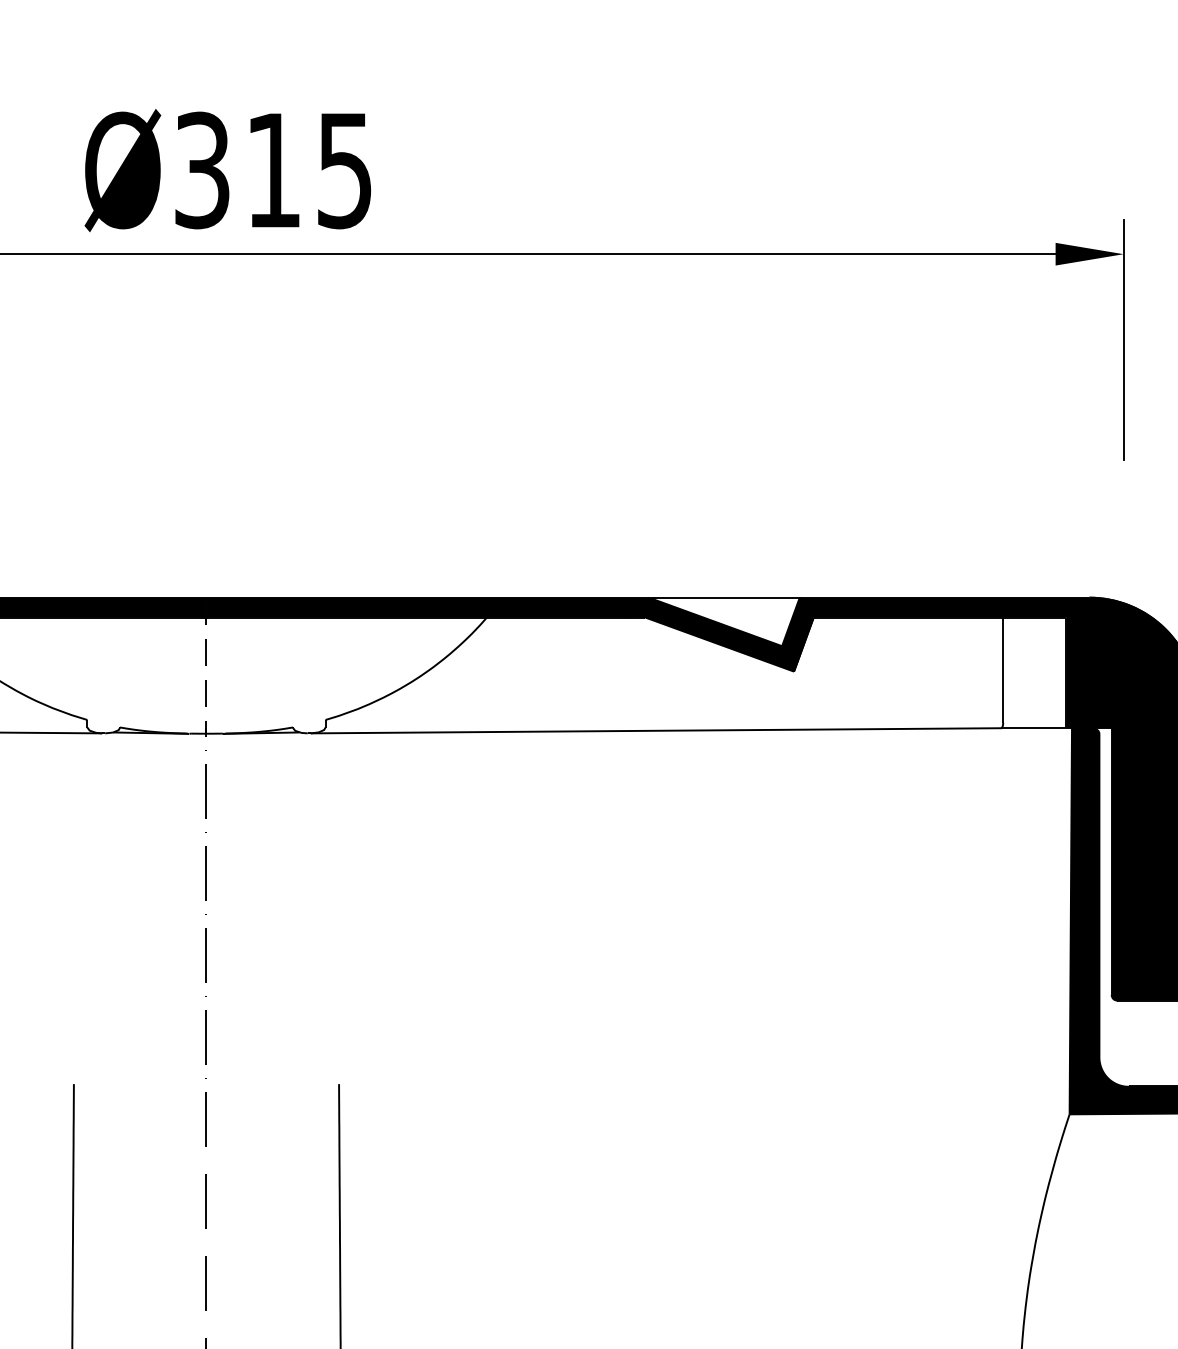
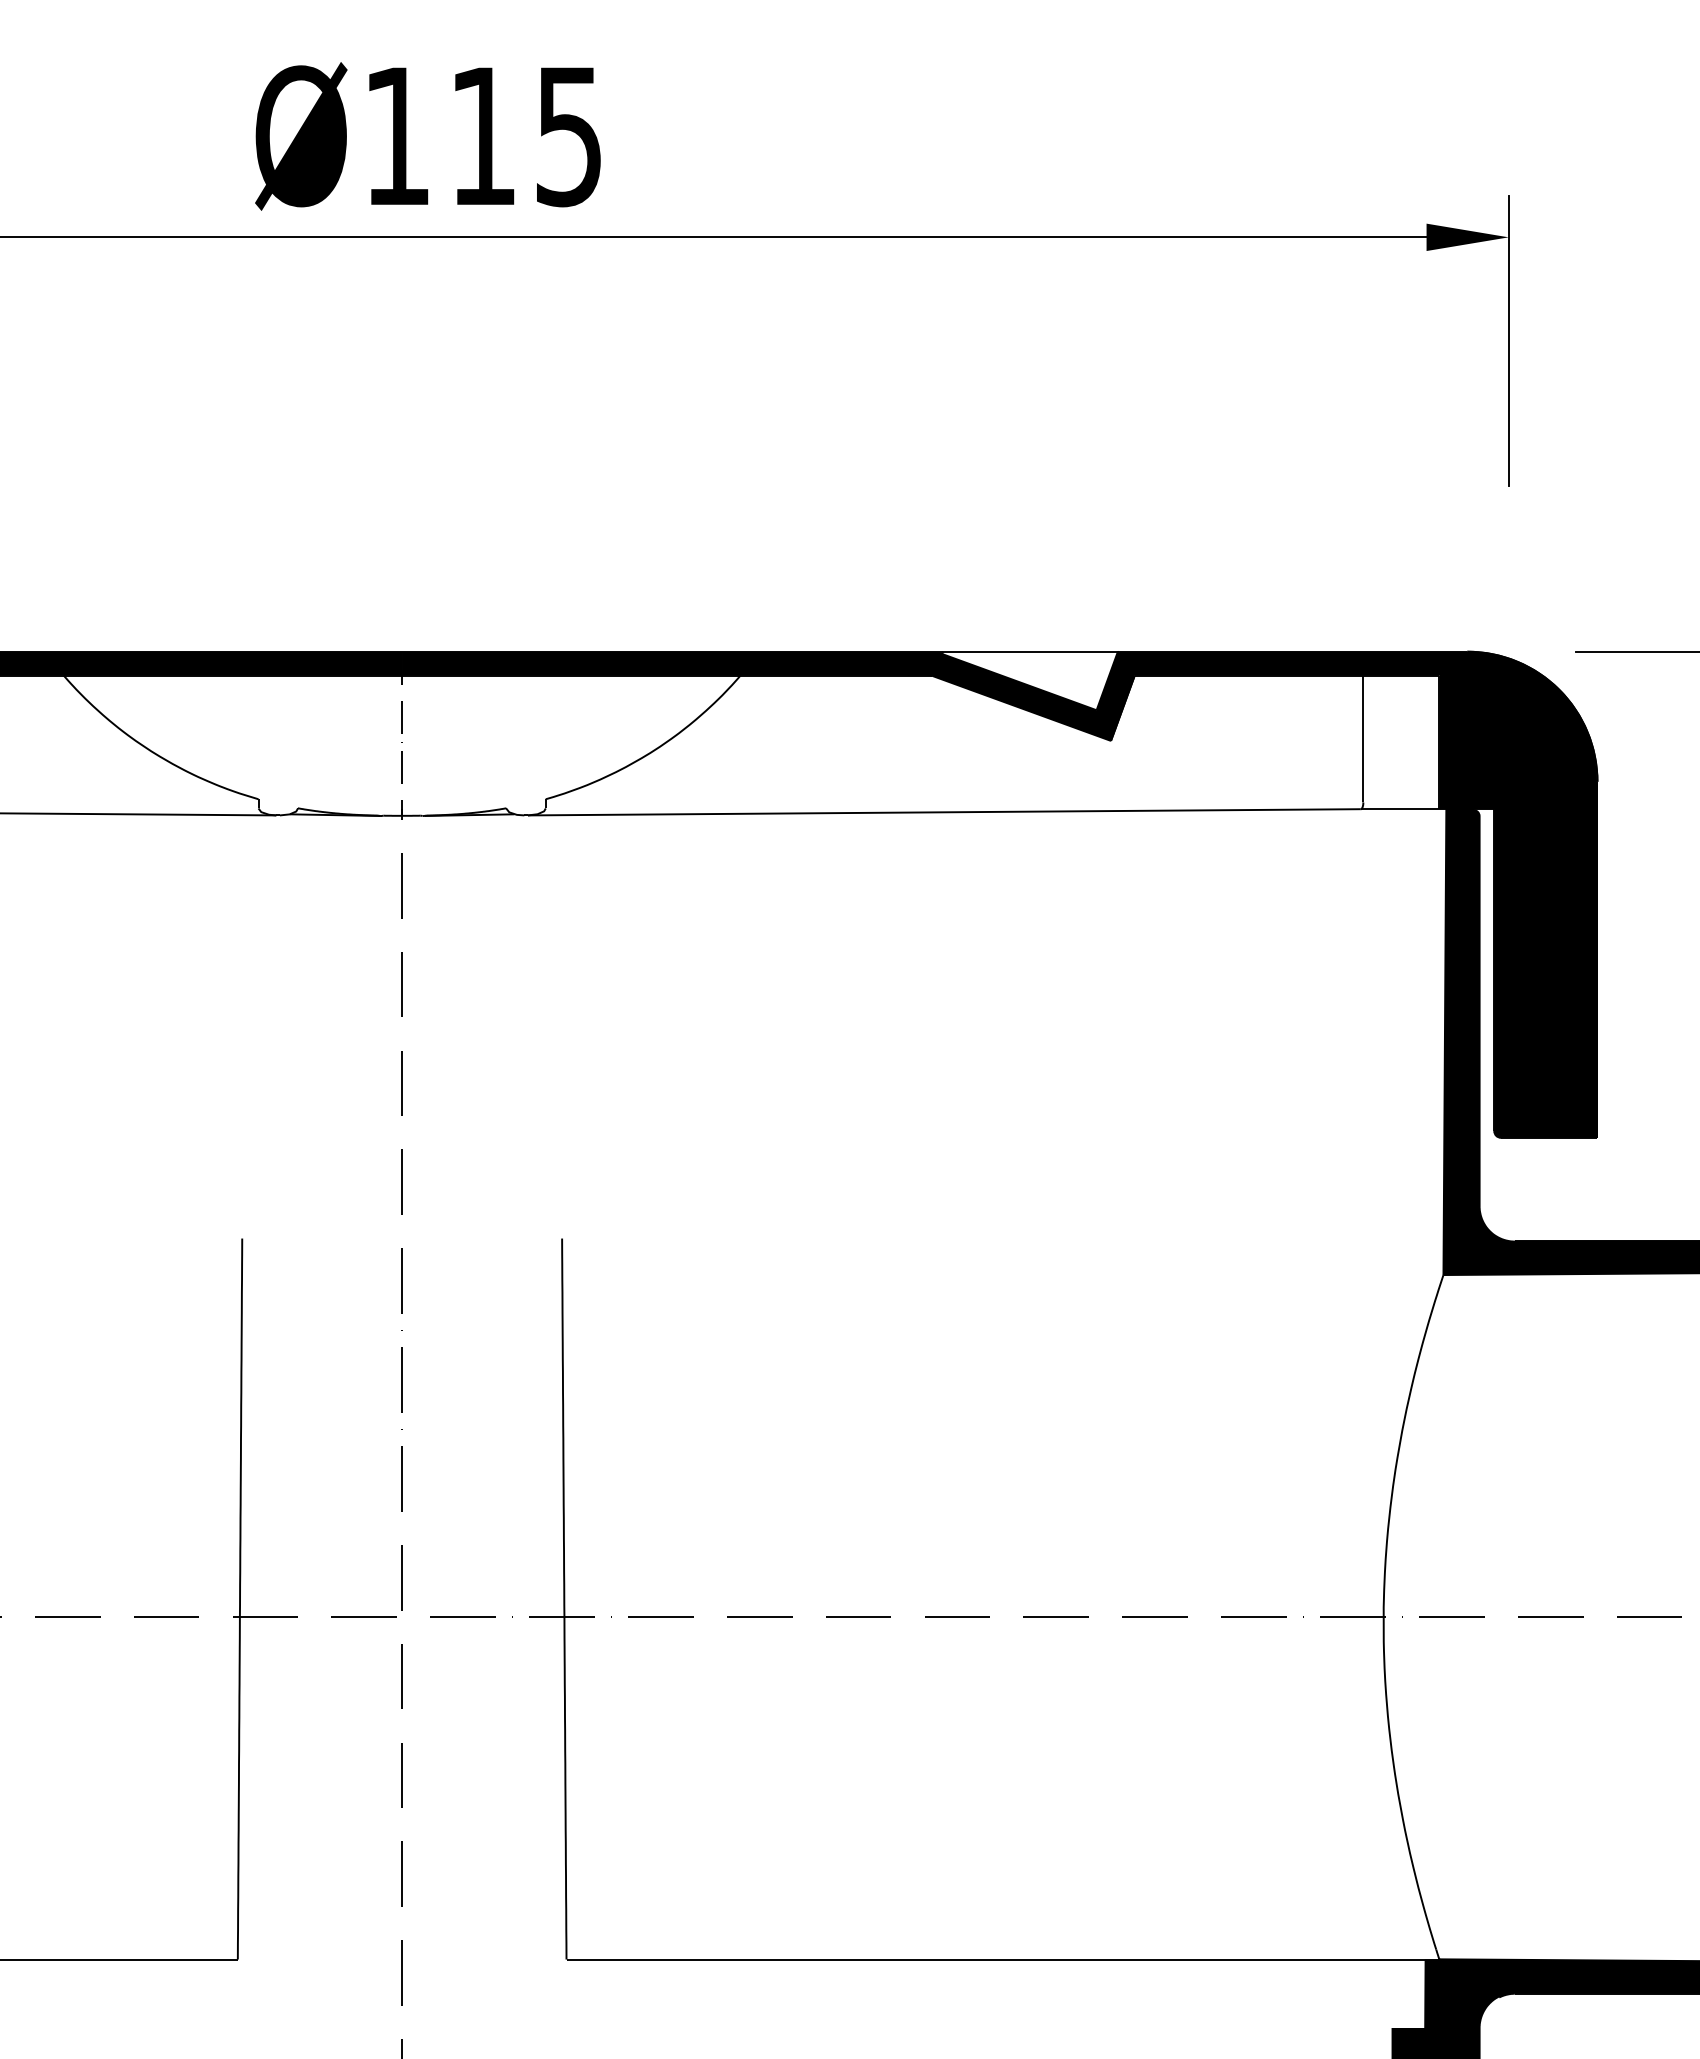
text: (201, 170) -> (396, 136), Ø315 -> Ø115

